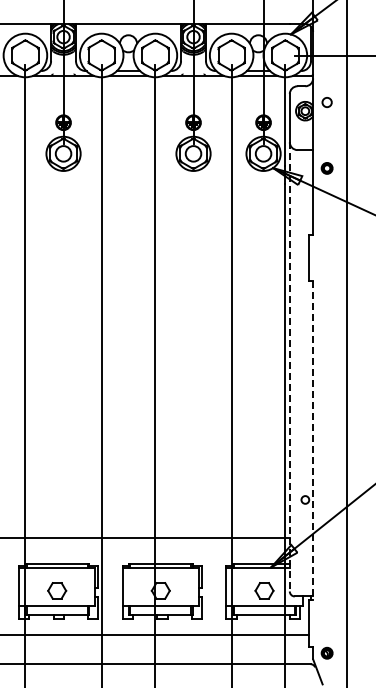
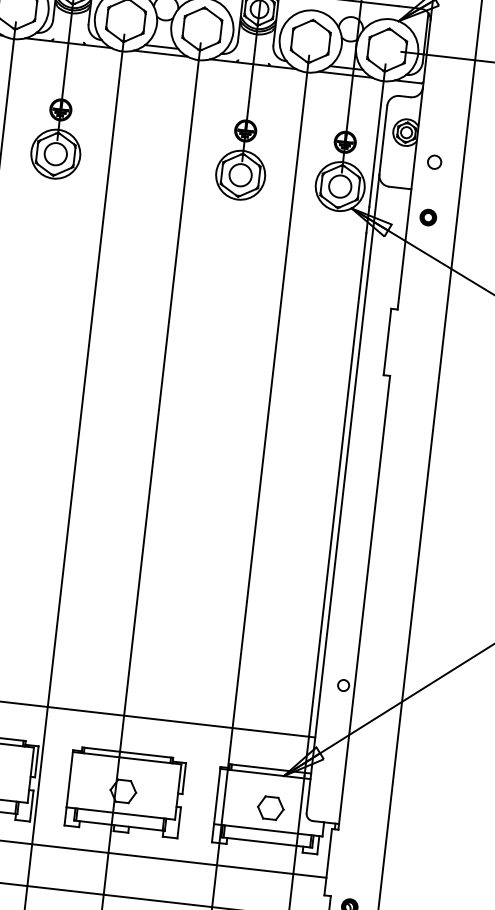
circle: (326, 102) -> (433, 162), moved
line: (289, 366) -> (342, 493), dashed -> solid
line: (313, 440) -> (364, 602), dashed -> solid

